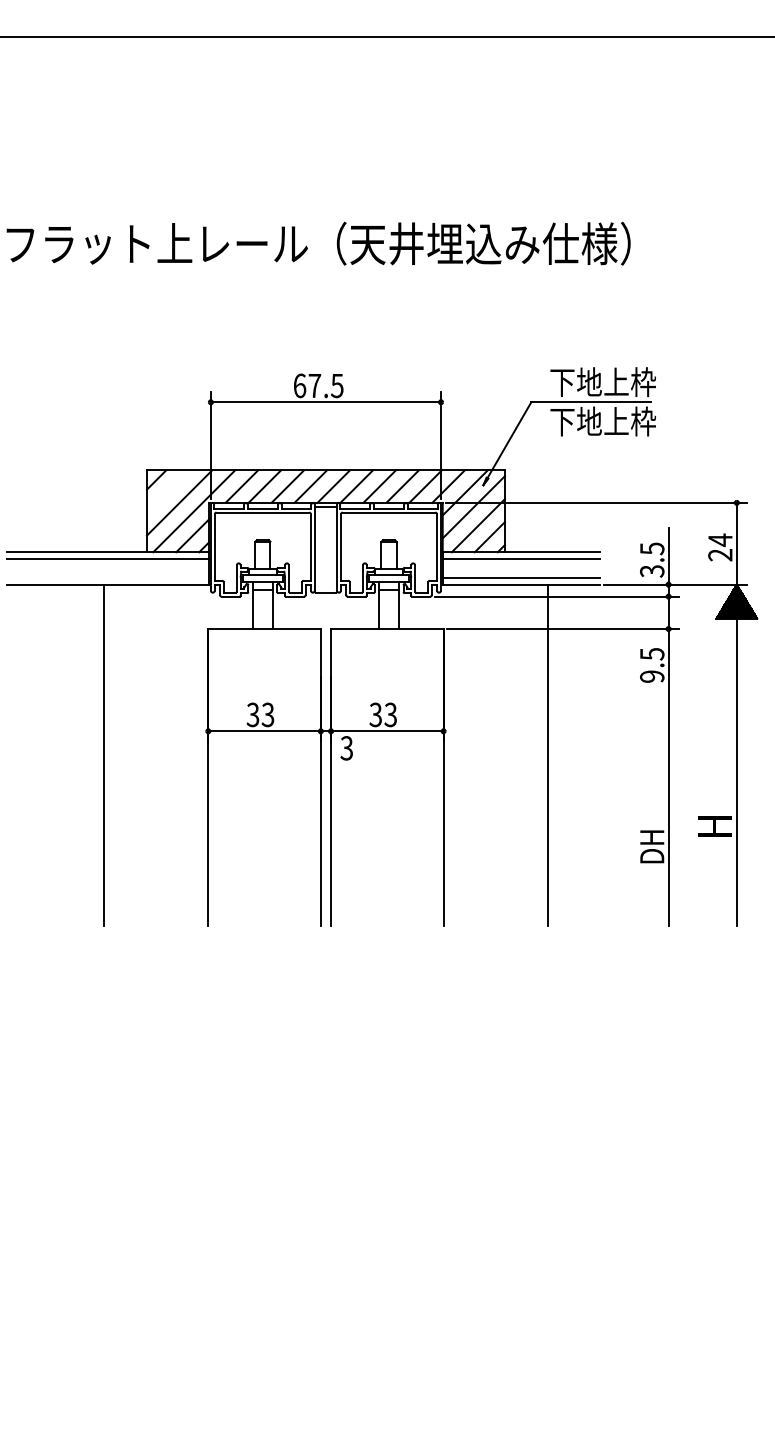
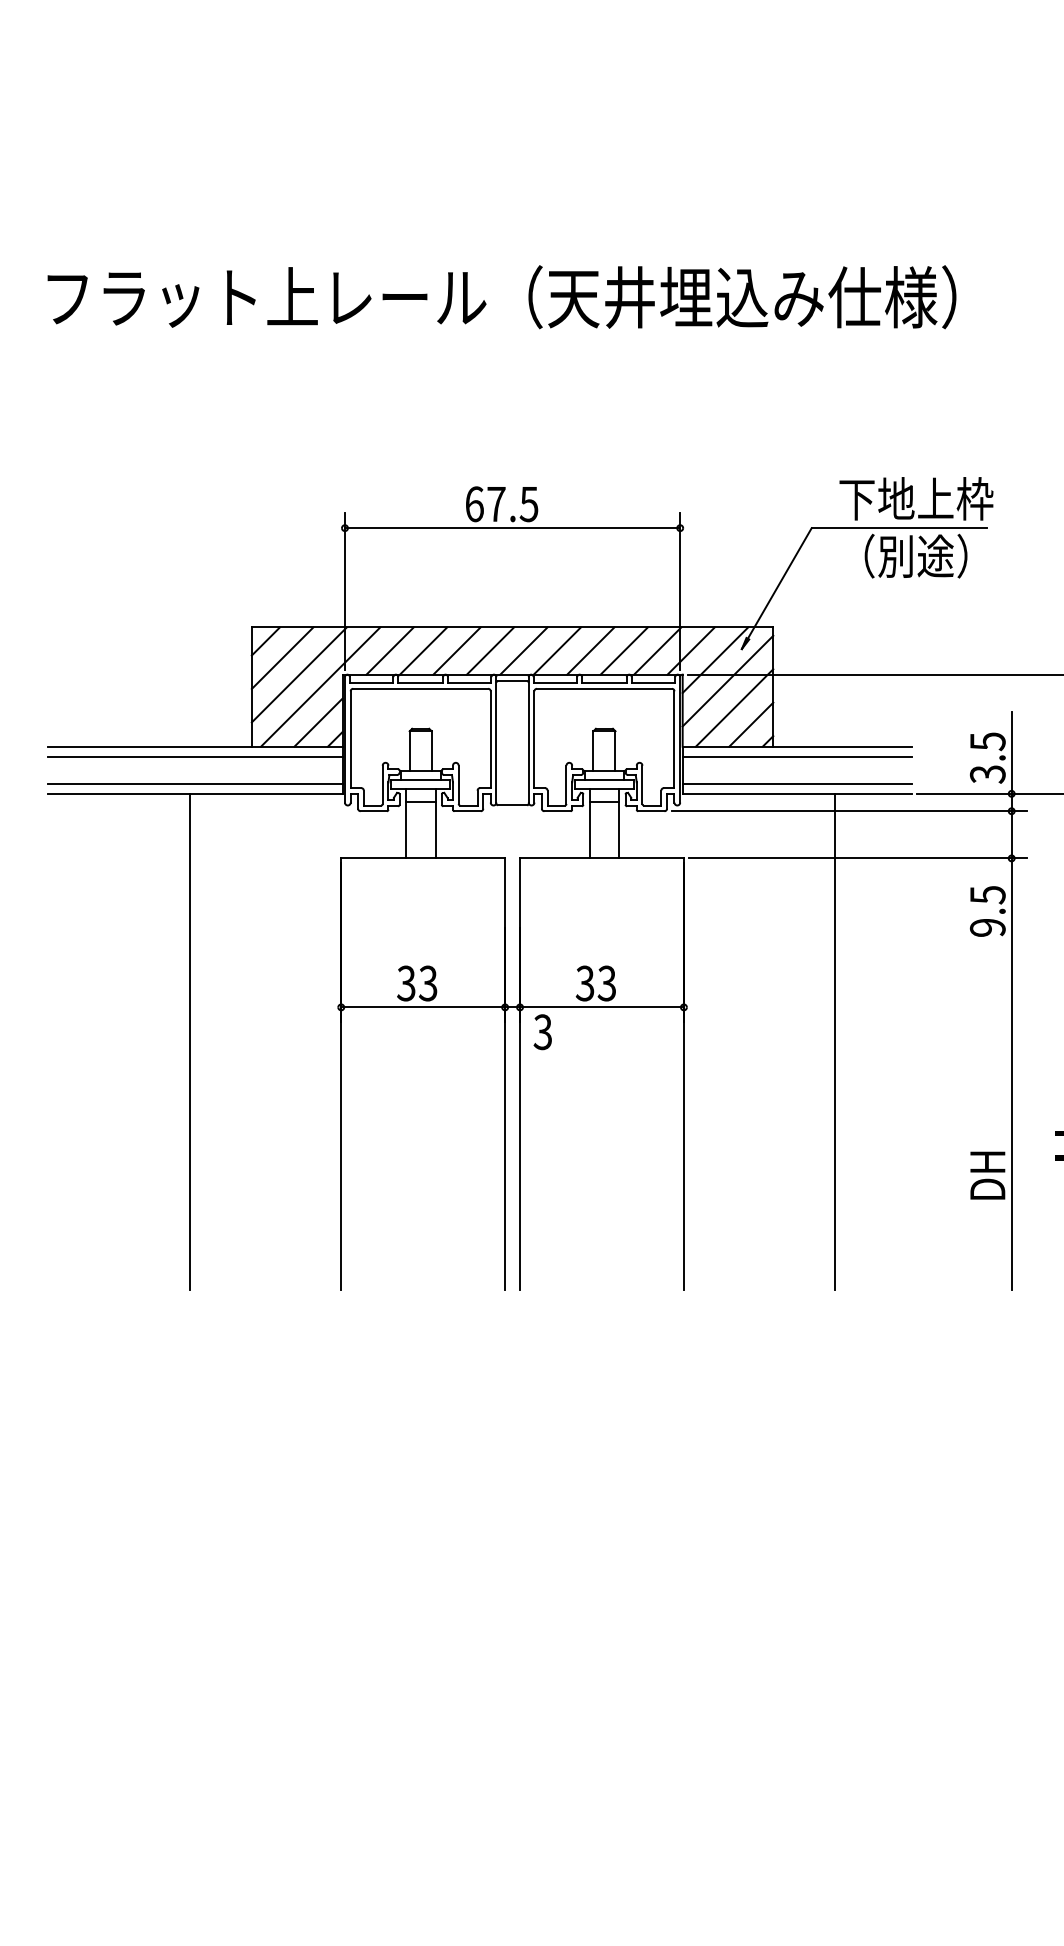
text: (602, 421) -> (915, 556), 下地上枠 -> （別途）
line: (167, 491) -> (281, 658), added
line: (108, 577) -> (195, 783), added

